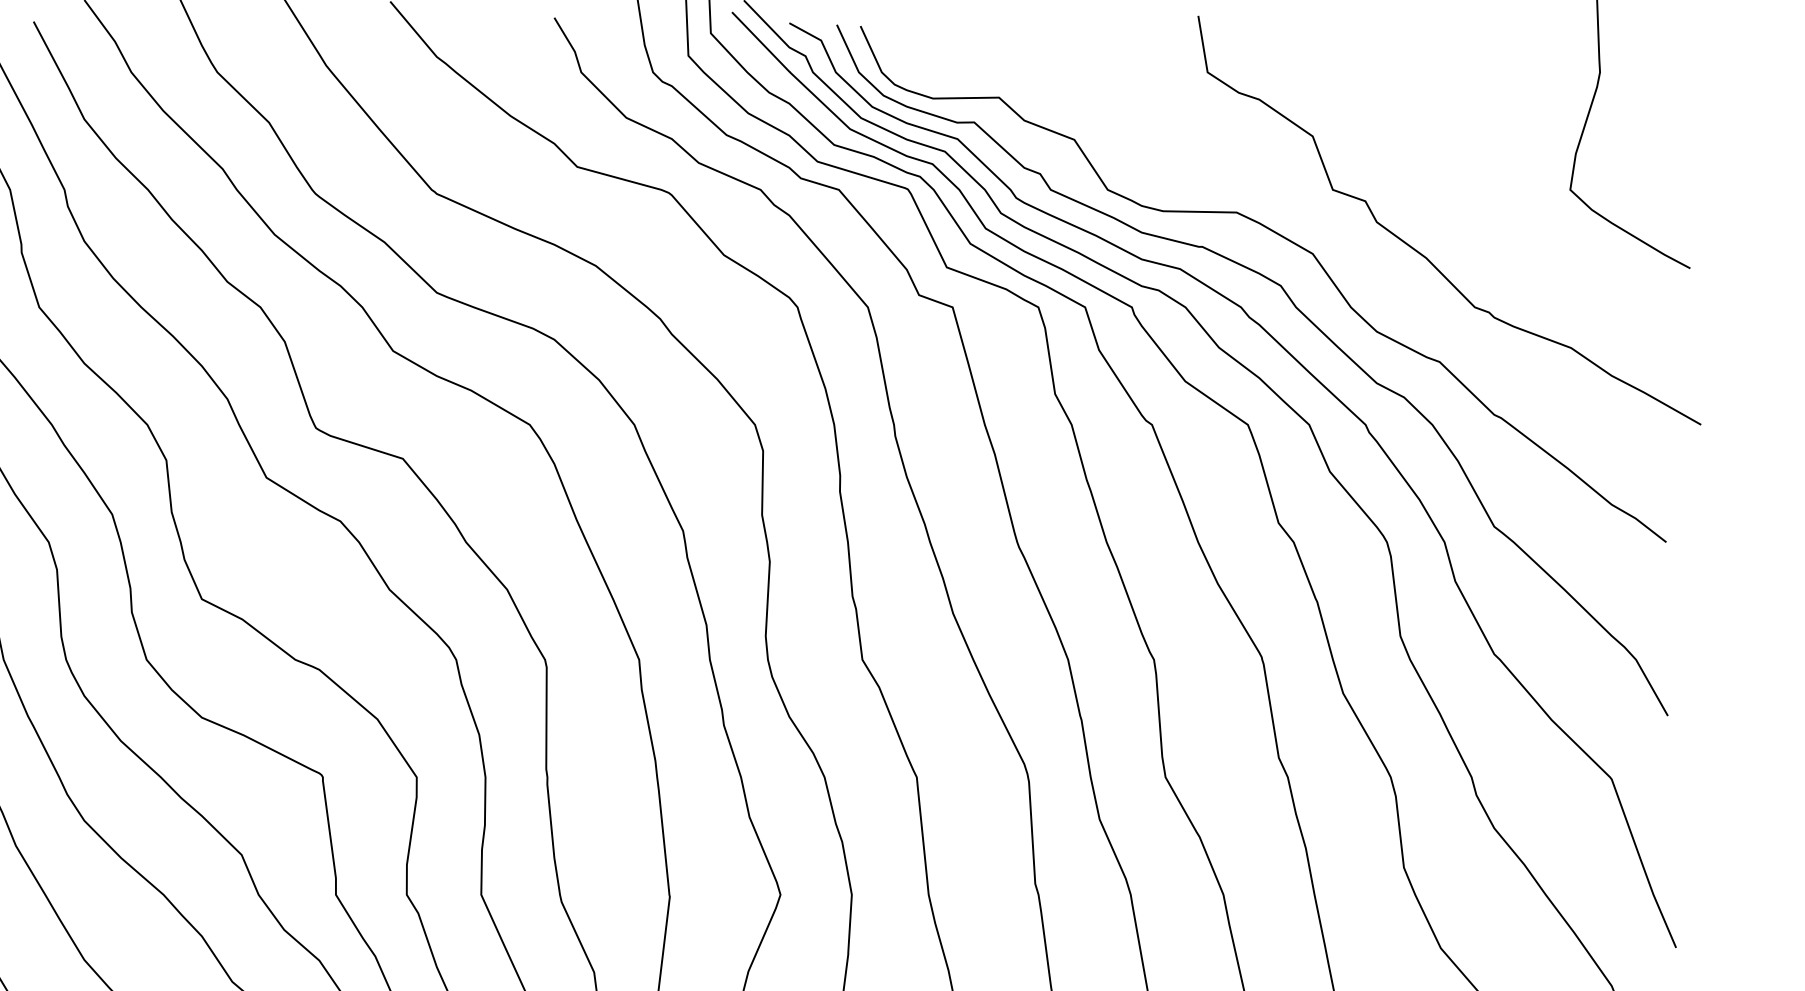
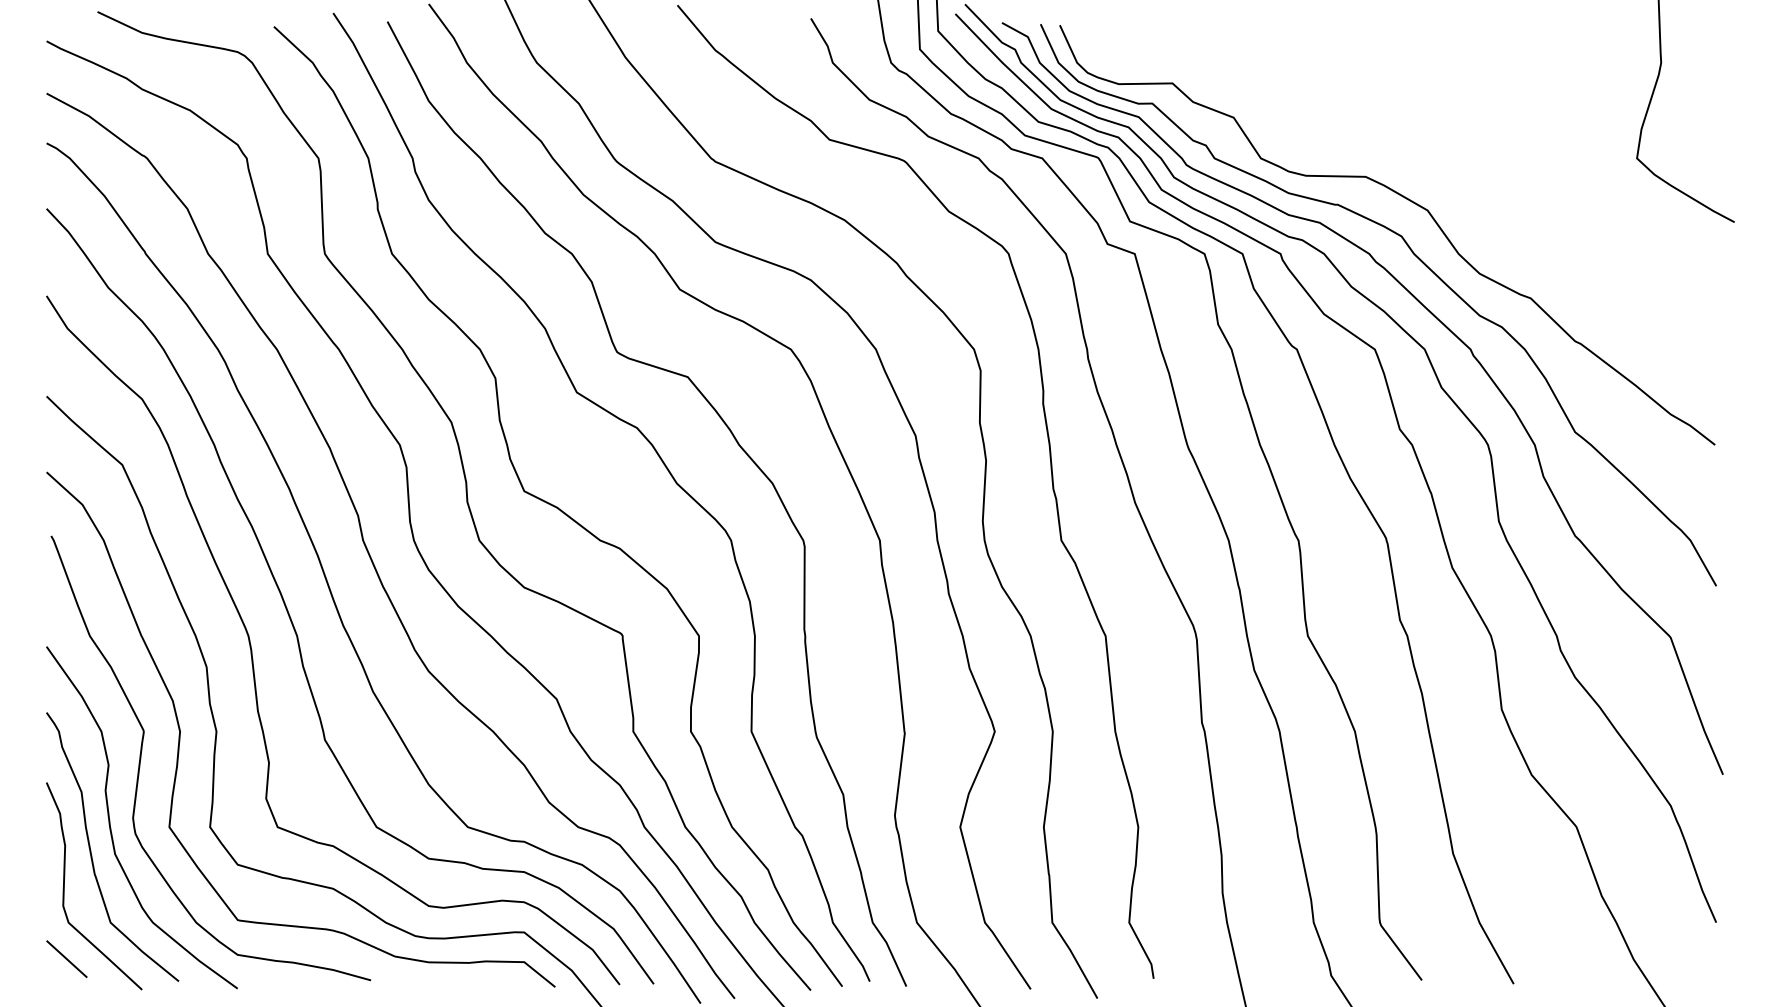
curve: (1423, 253) -> (1517, 210), removed

